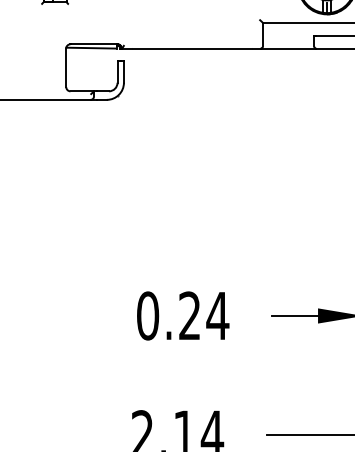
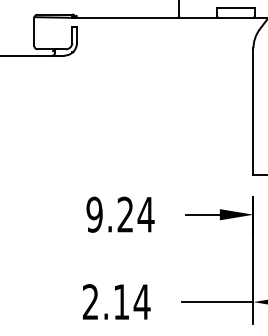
text: (147, 315) -> (94, 214), 0.24 -> 9.24

